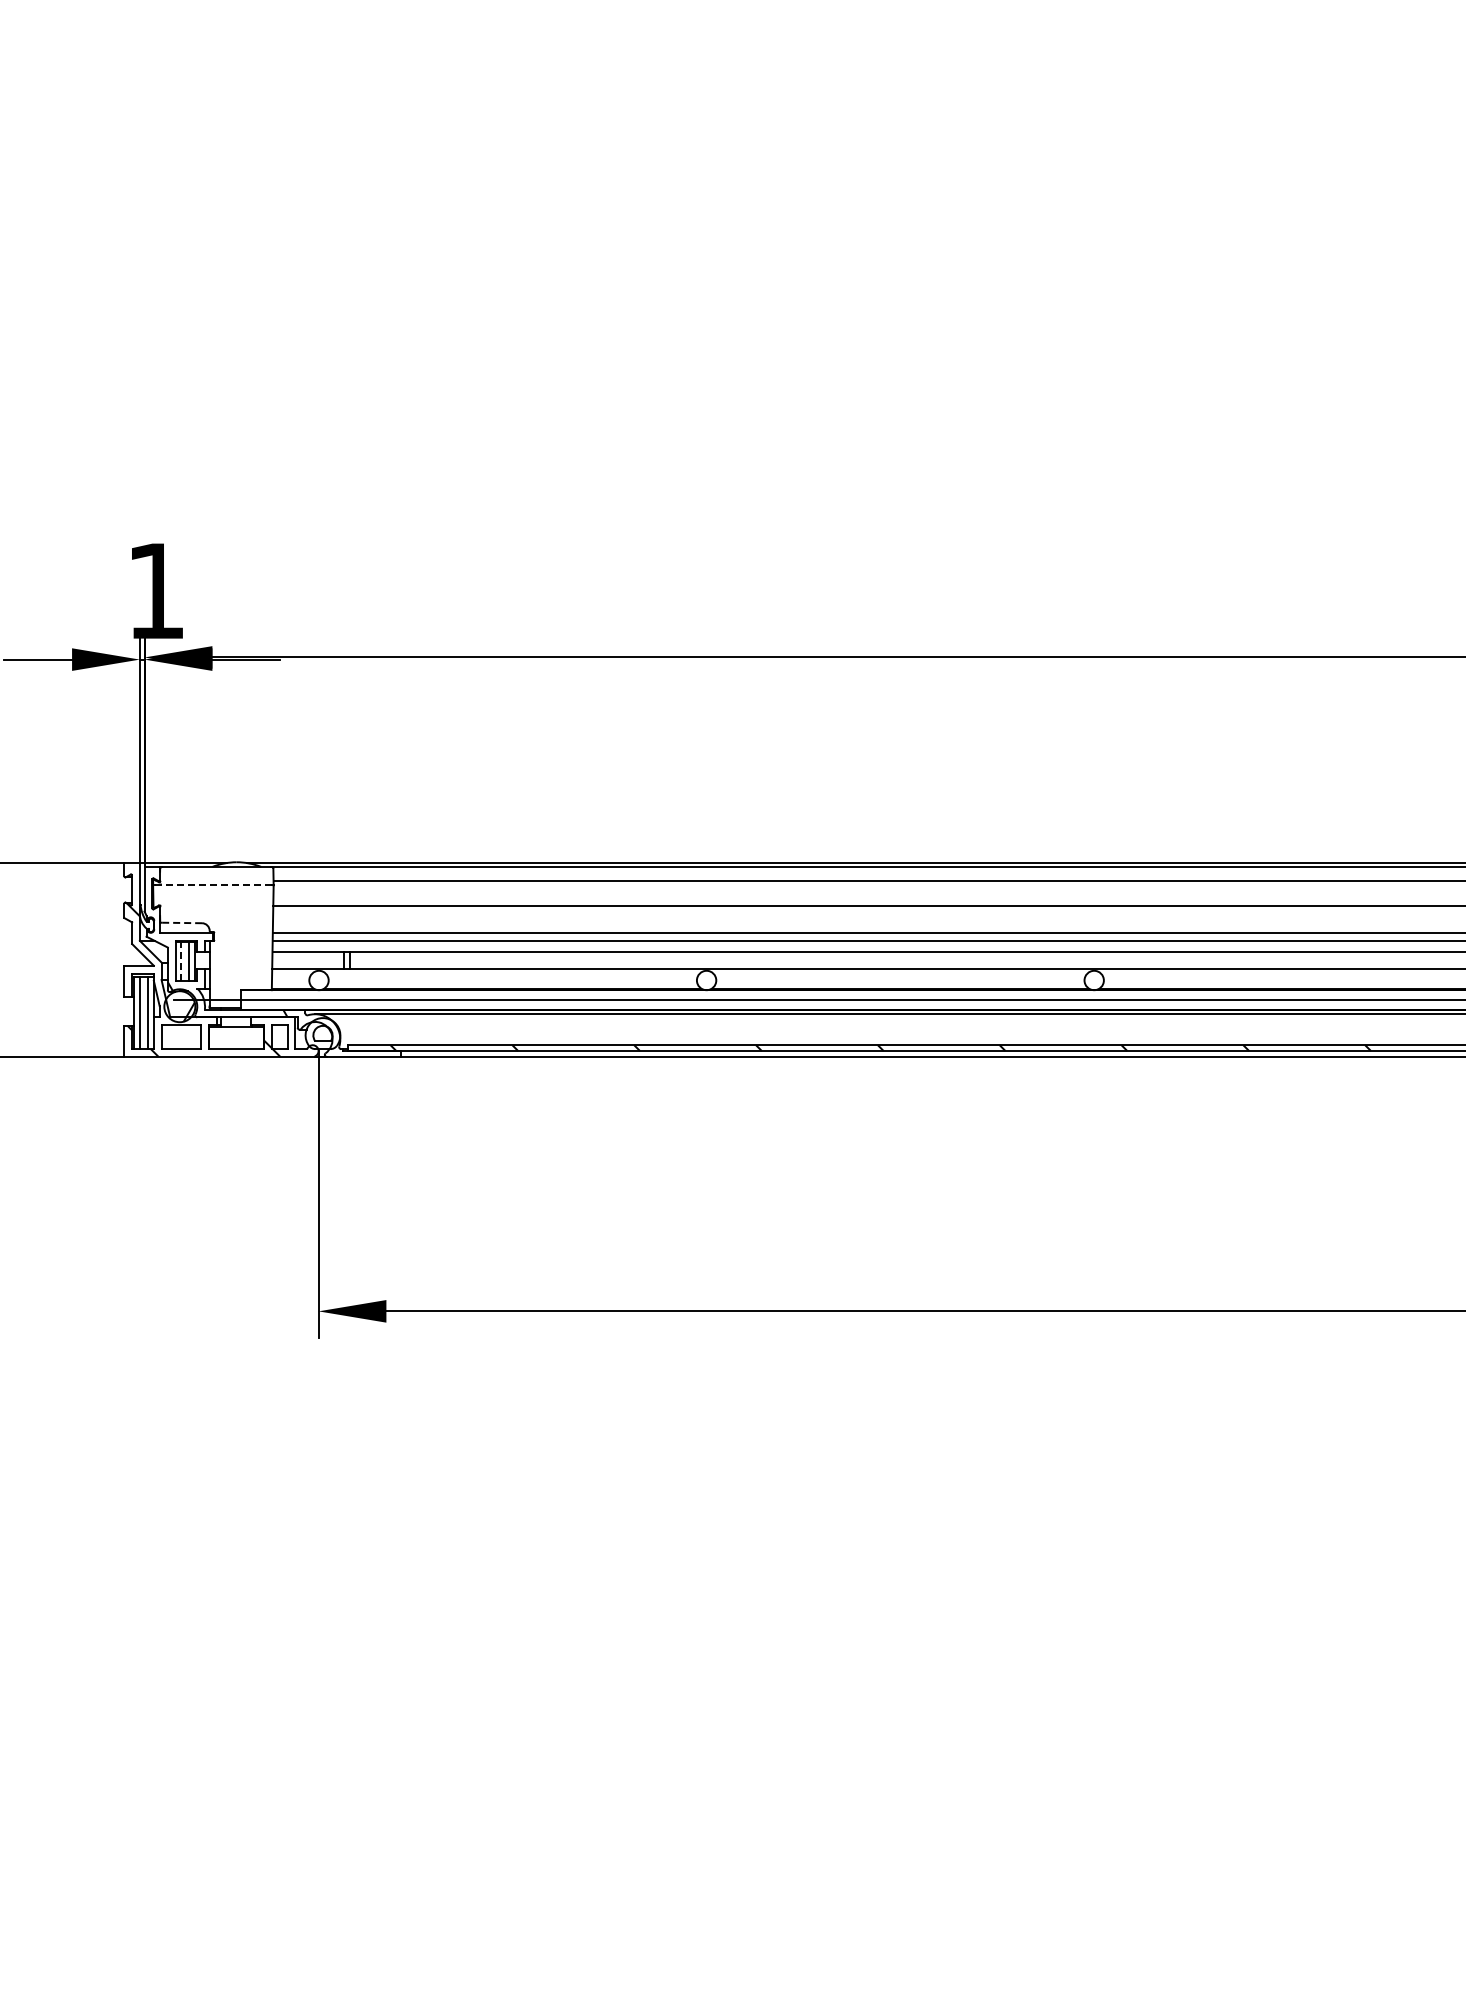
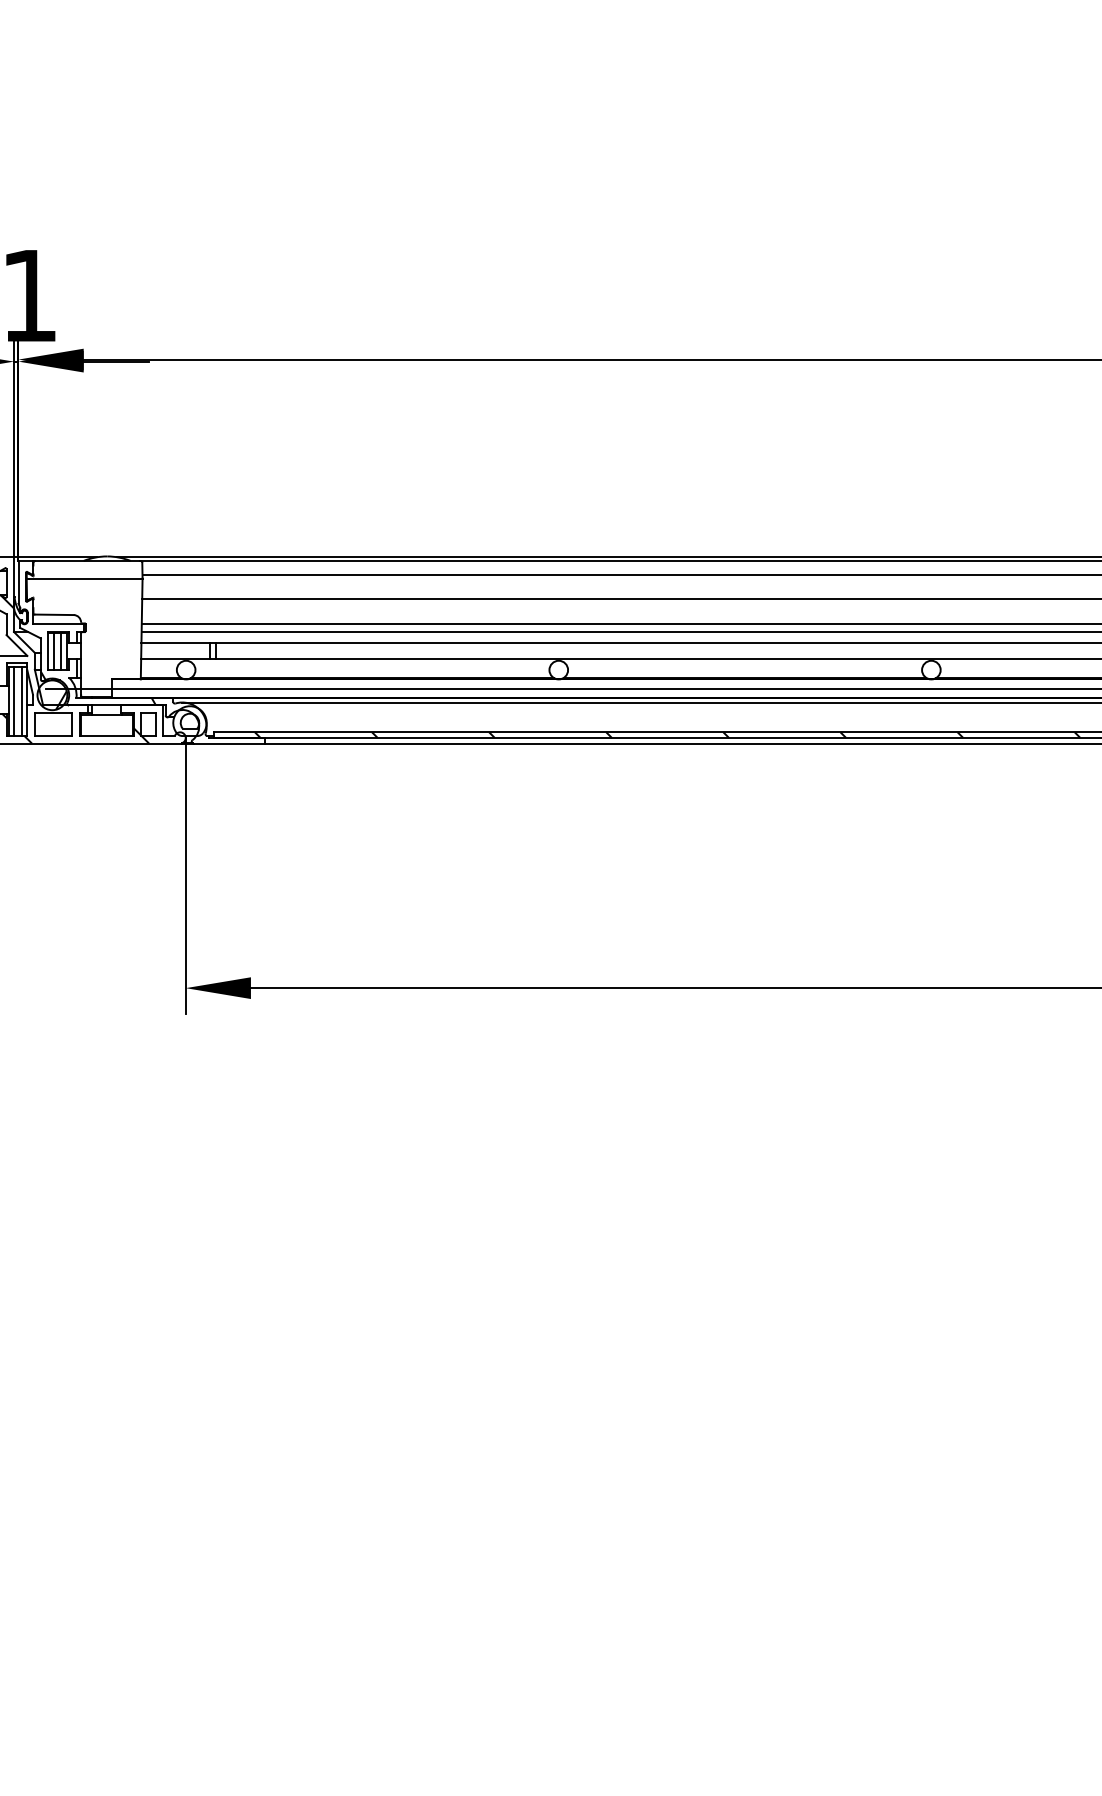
line: (212, 885) -> (83, 578), dashed -> solid
line: (182, 922) -> (54, 614), dashed -> solid
line: (181, 960) -> (53, 650), dashed -> solid

